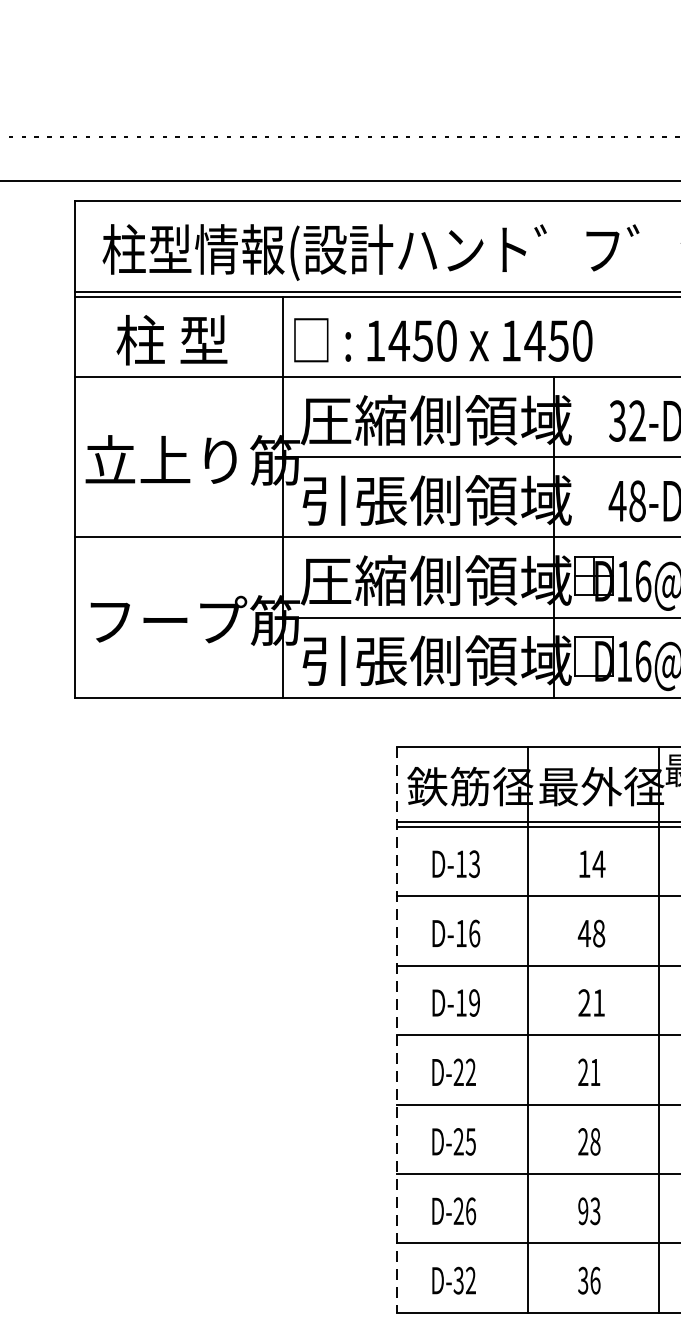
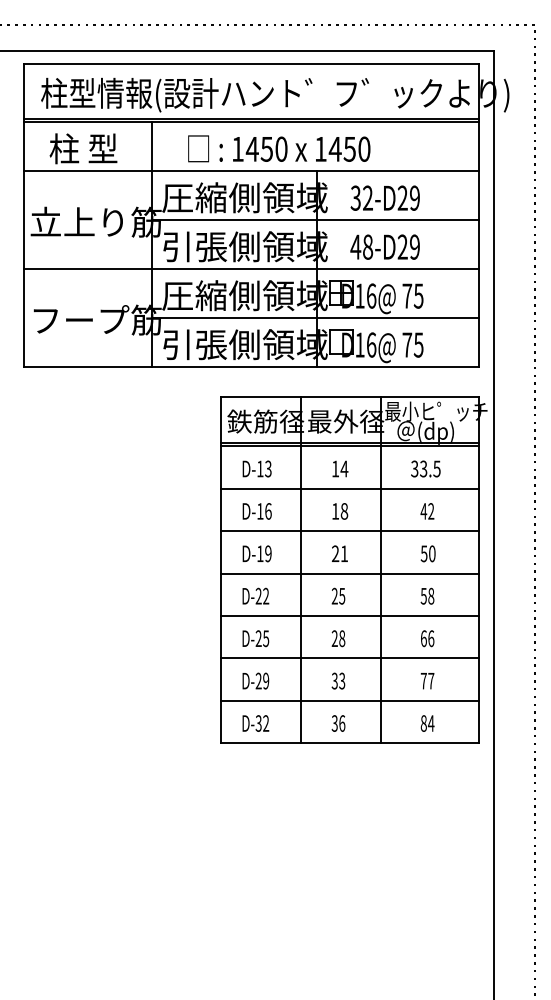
text: (443, 339) -> (279, 148), moved
text: (584, 933) -> (335, 511), 48 -> 18
line: (396, 1030) -> (220, 570), dashed -> solid
text: (595, 1072) -> (342, 596), 21 -> 25
text: (471, 1210) -> (266, 680), D-26 -> D-29
text: (582, 1211) -> (334, 681), 93 -> 33

